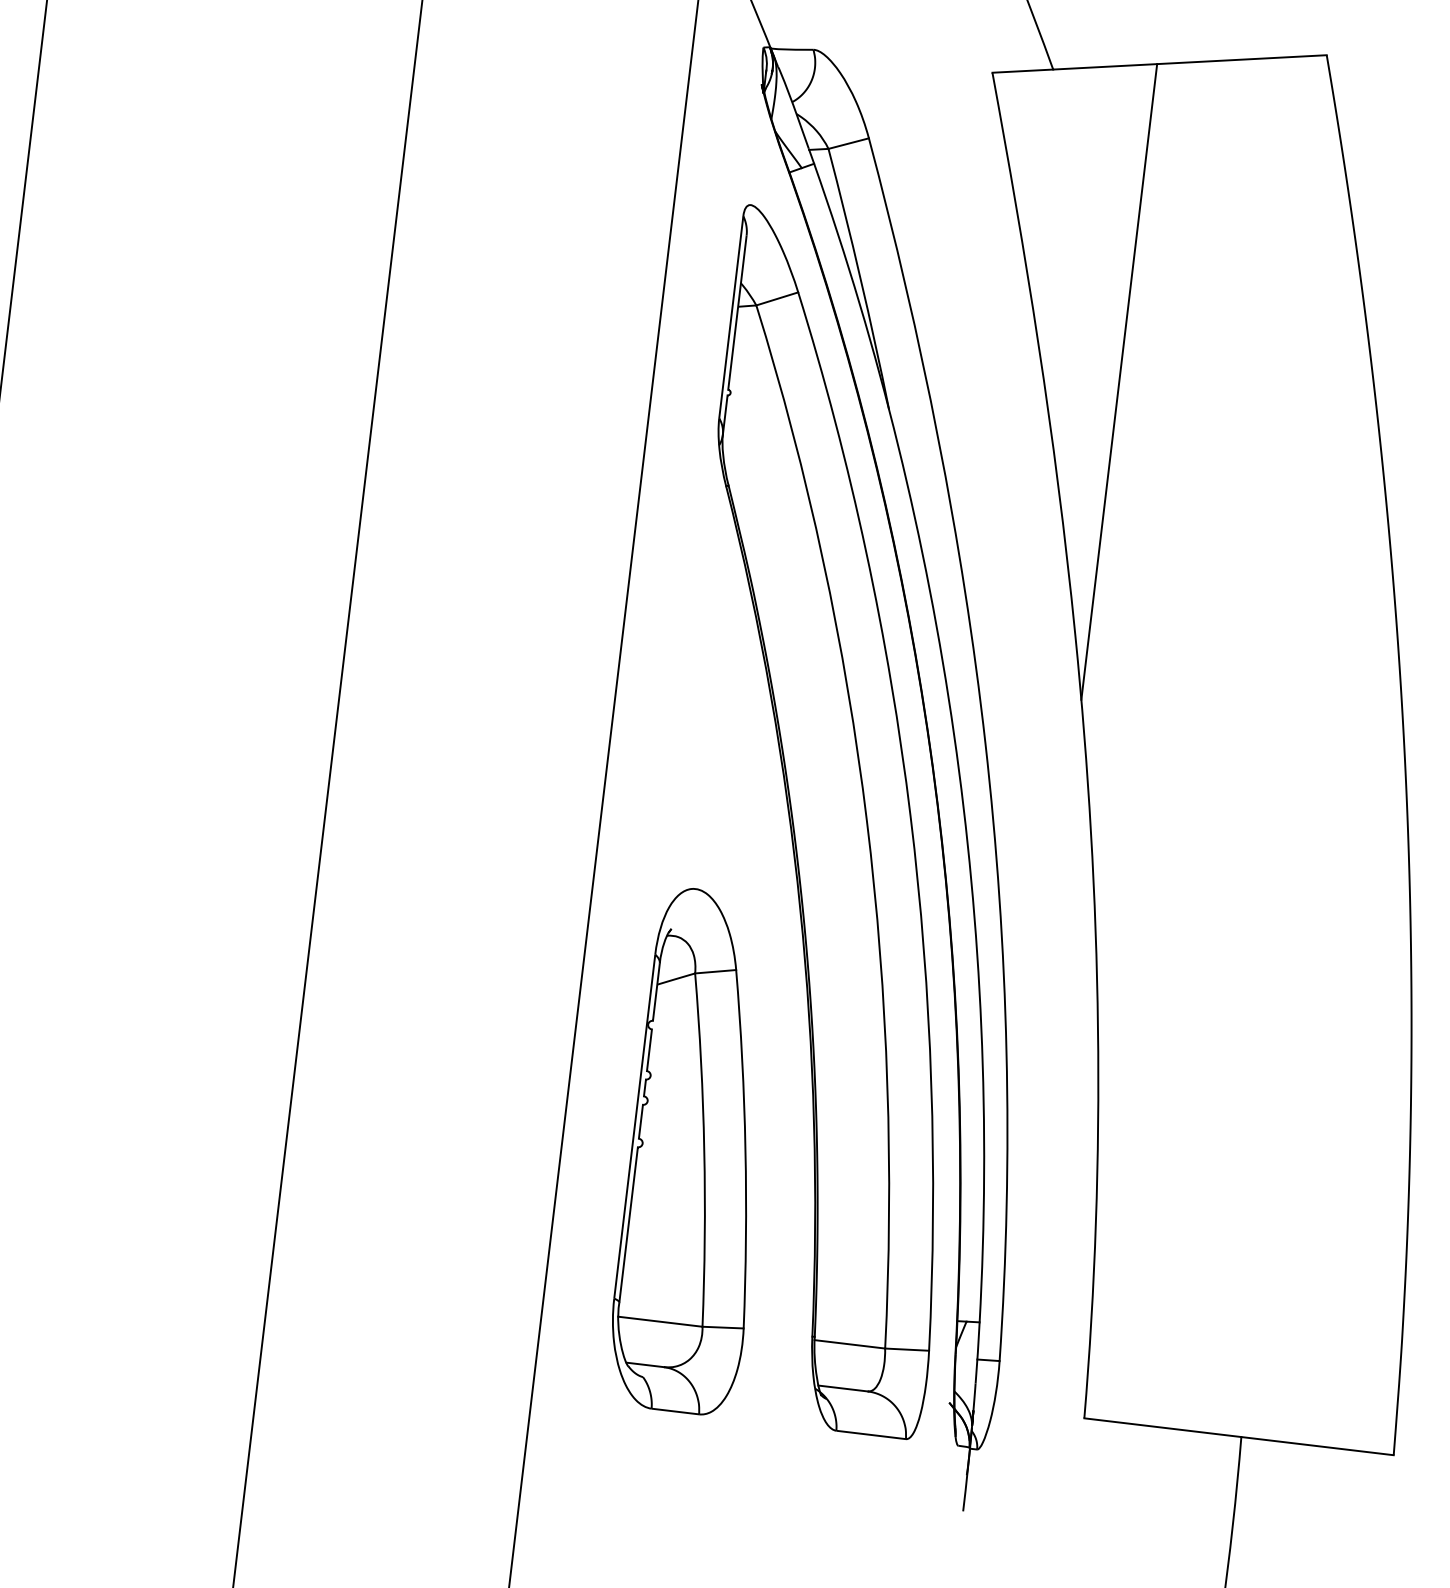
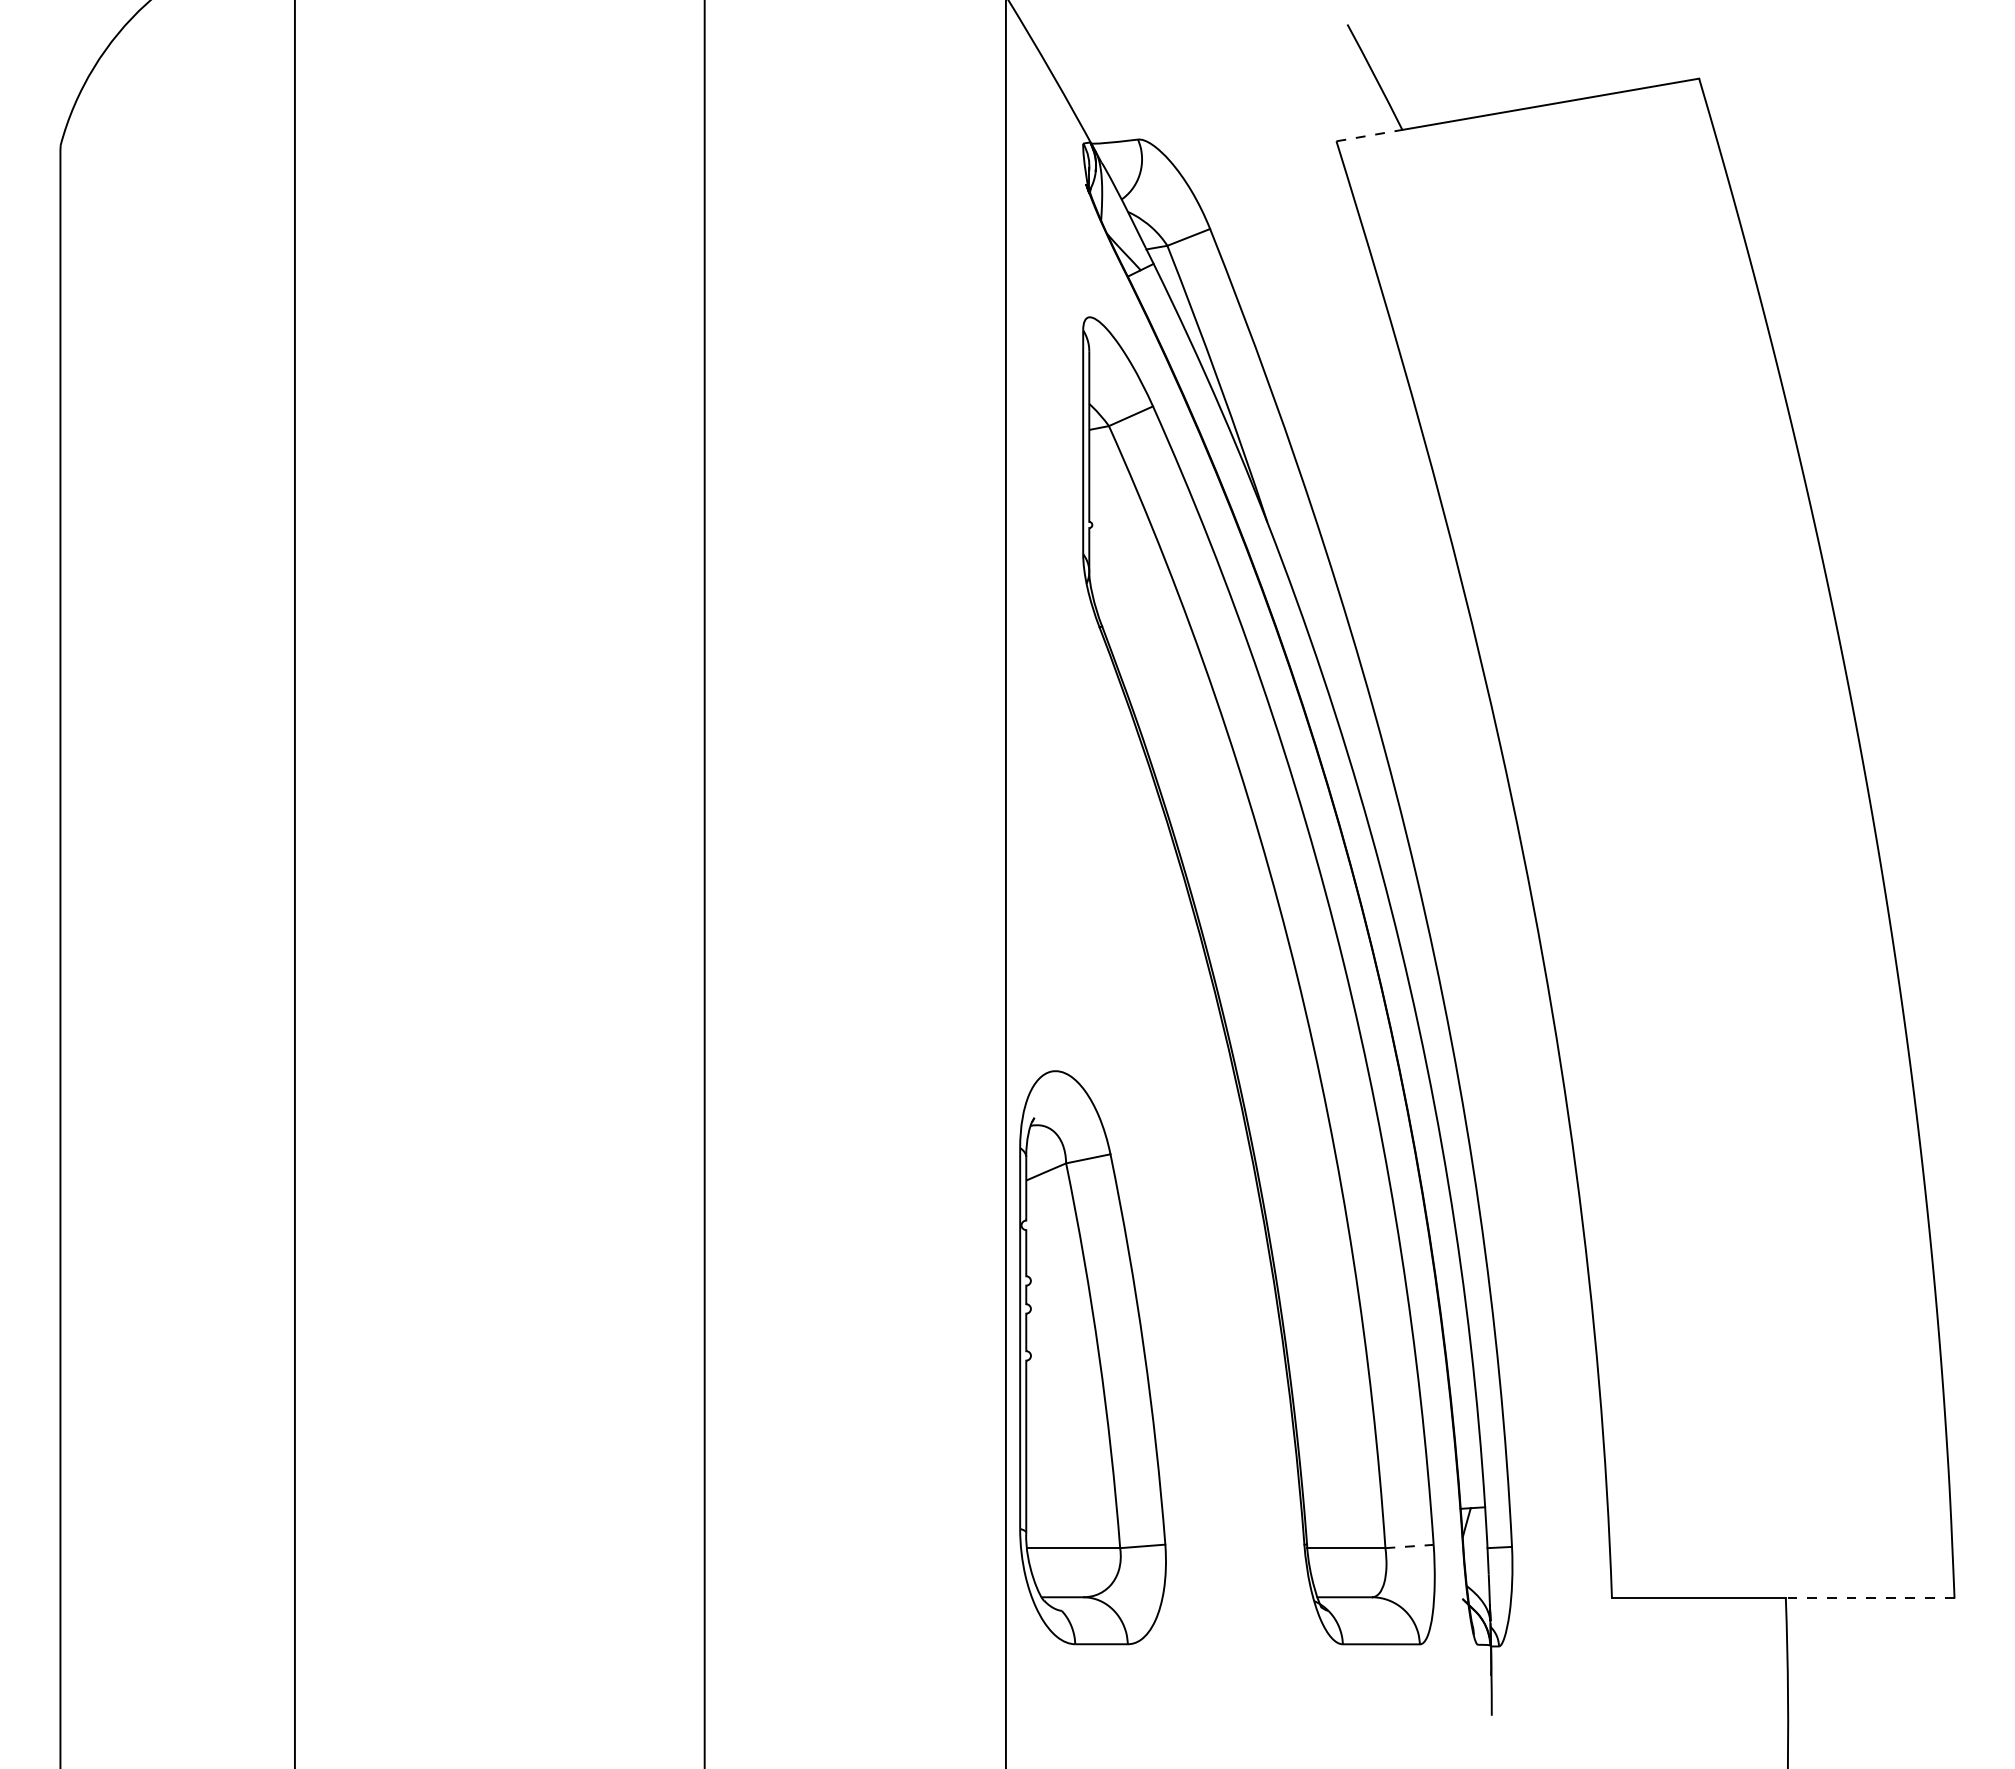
line: (1022, 71) -> (1369, 135), solid -> dashed
line: (1119, 382) -> (1515, 462), removed
part: (698, 1151) -> (1092, 1357), moved
line: (907, 1349) -> (1410, 1546), solid -> dashed
line: (1316, 1446) -> (1869, 1598), solid -> dashed

